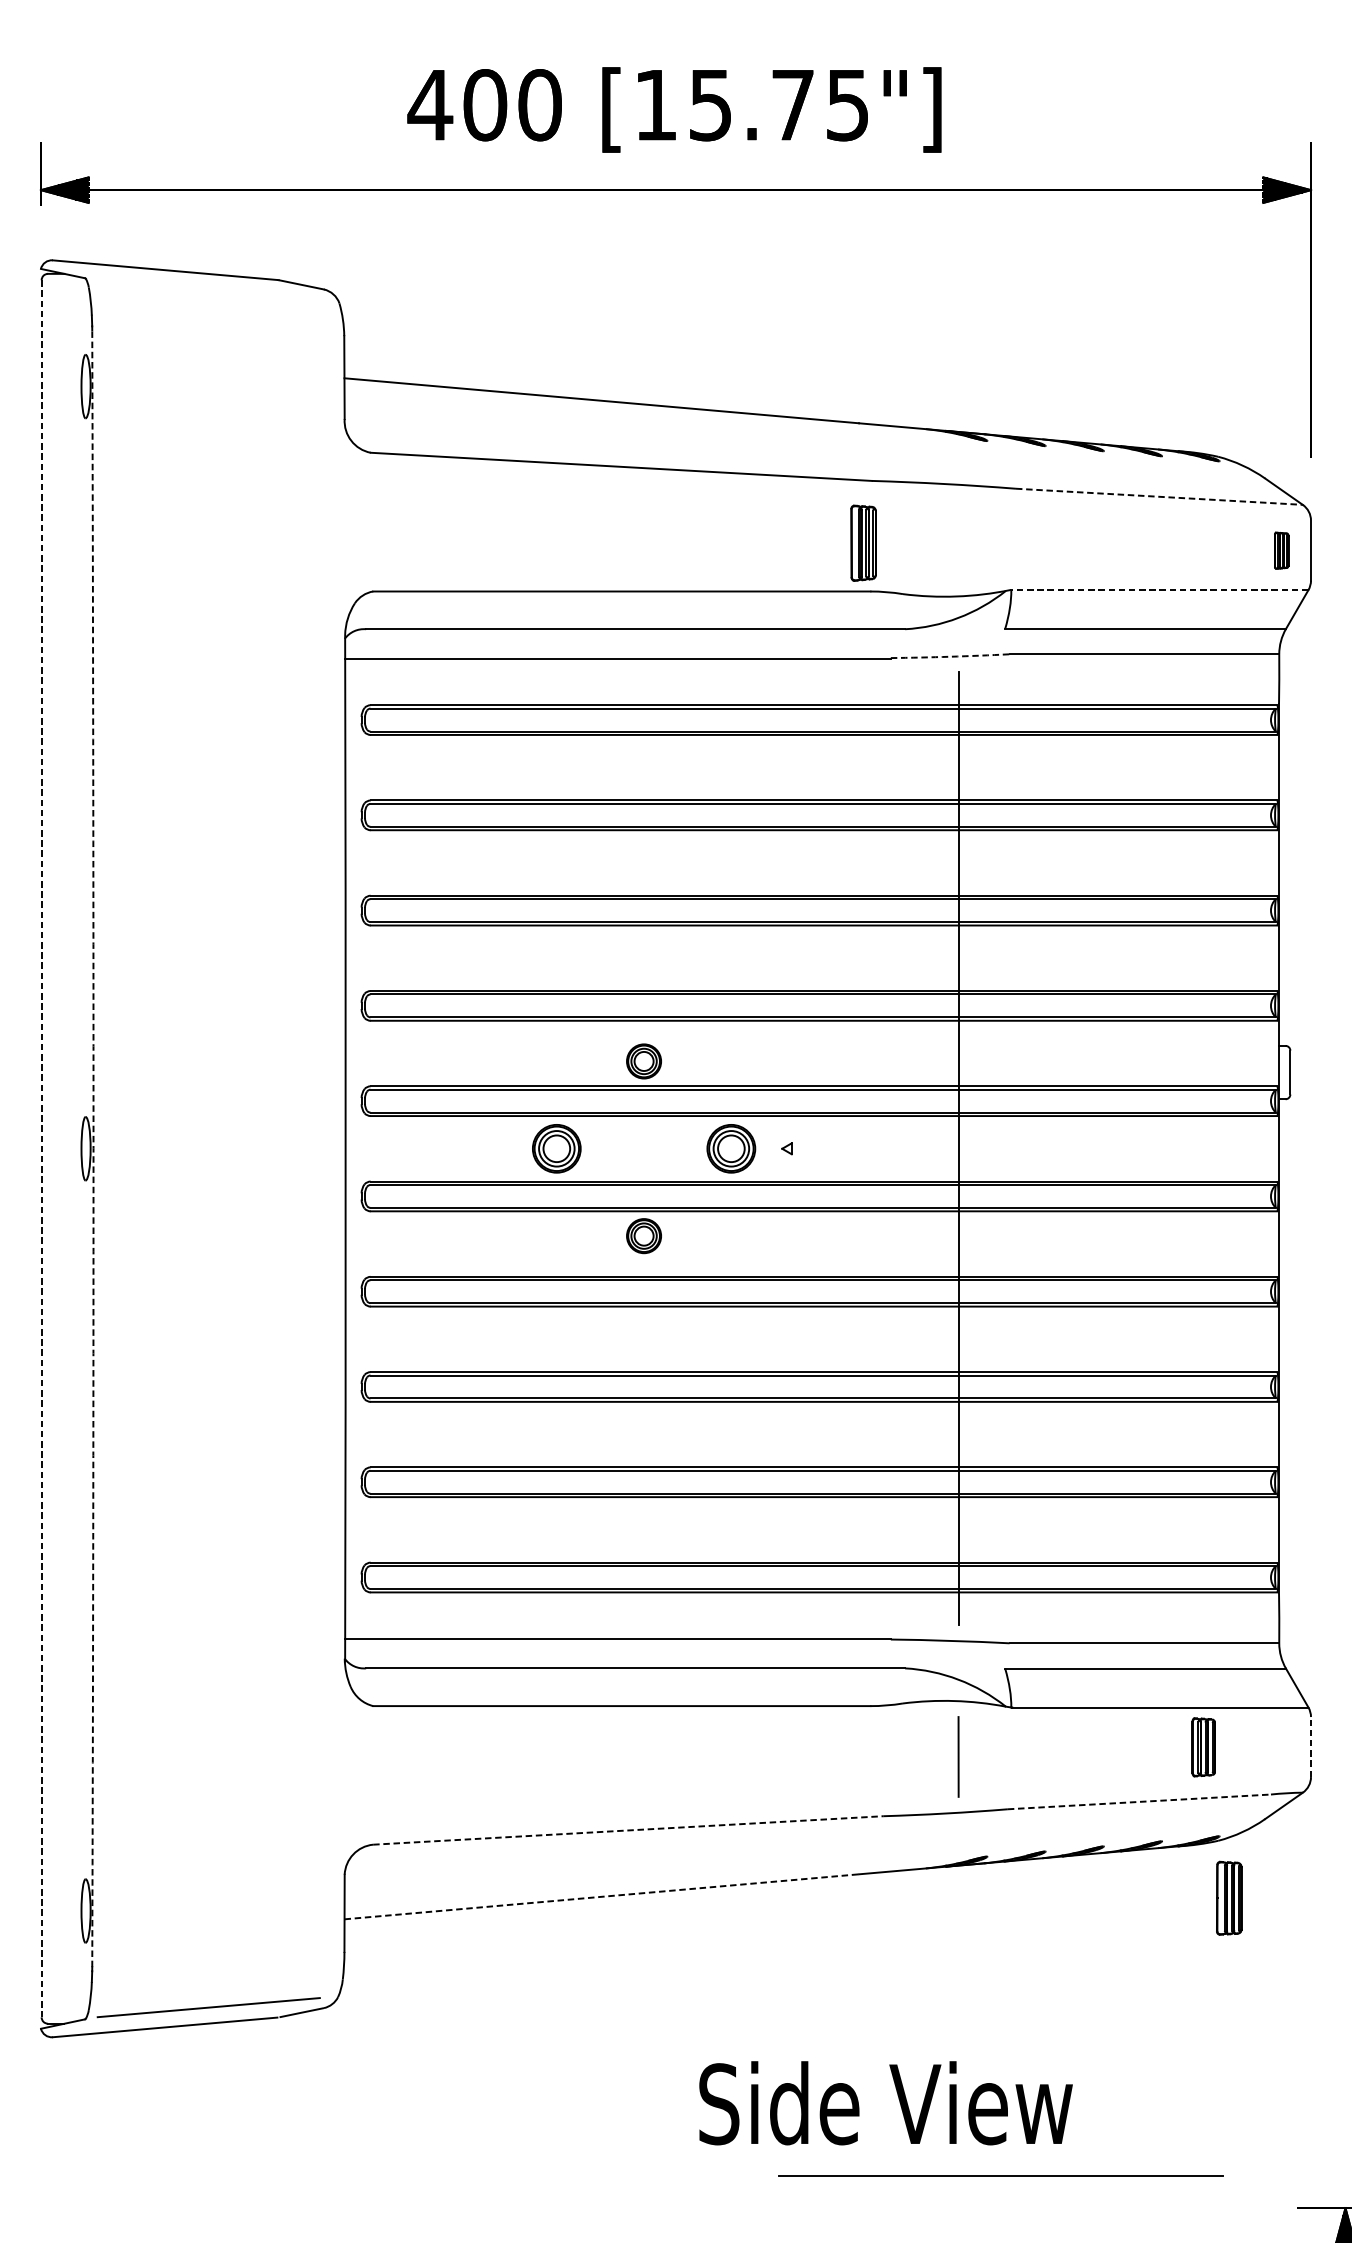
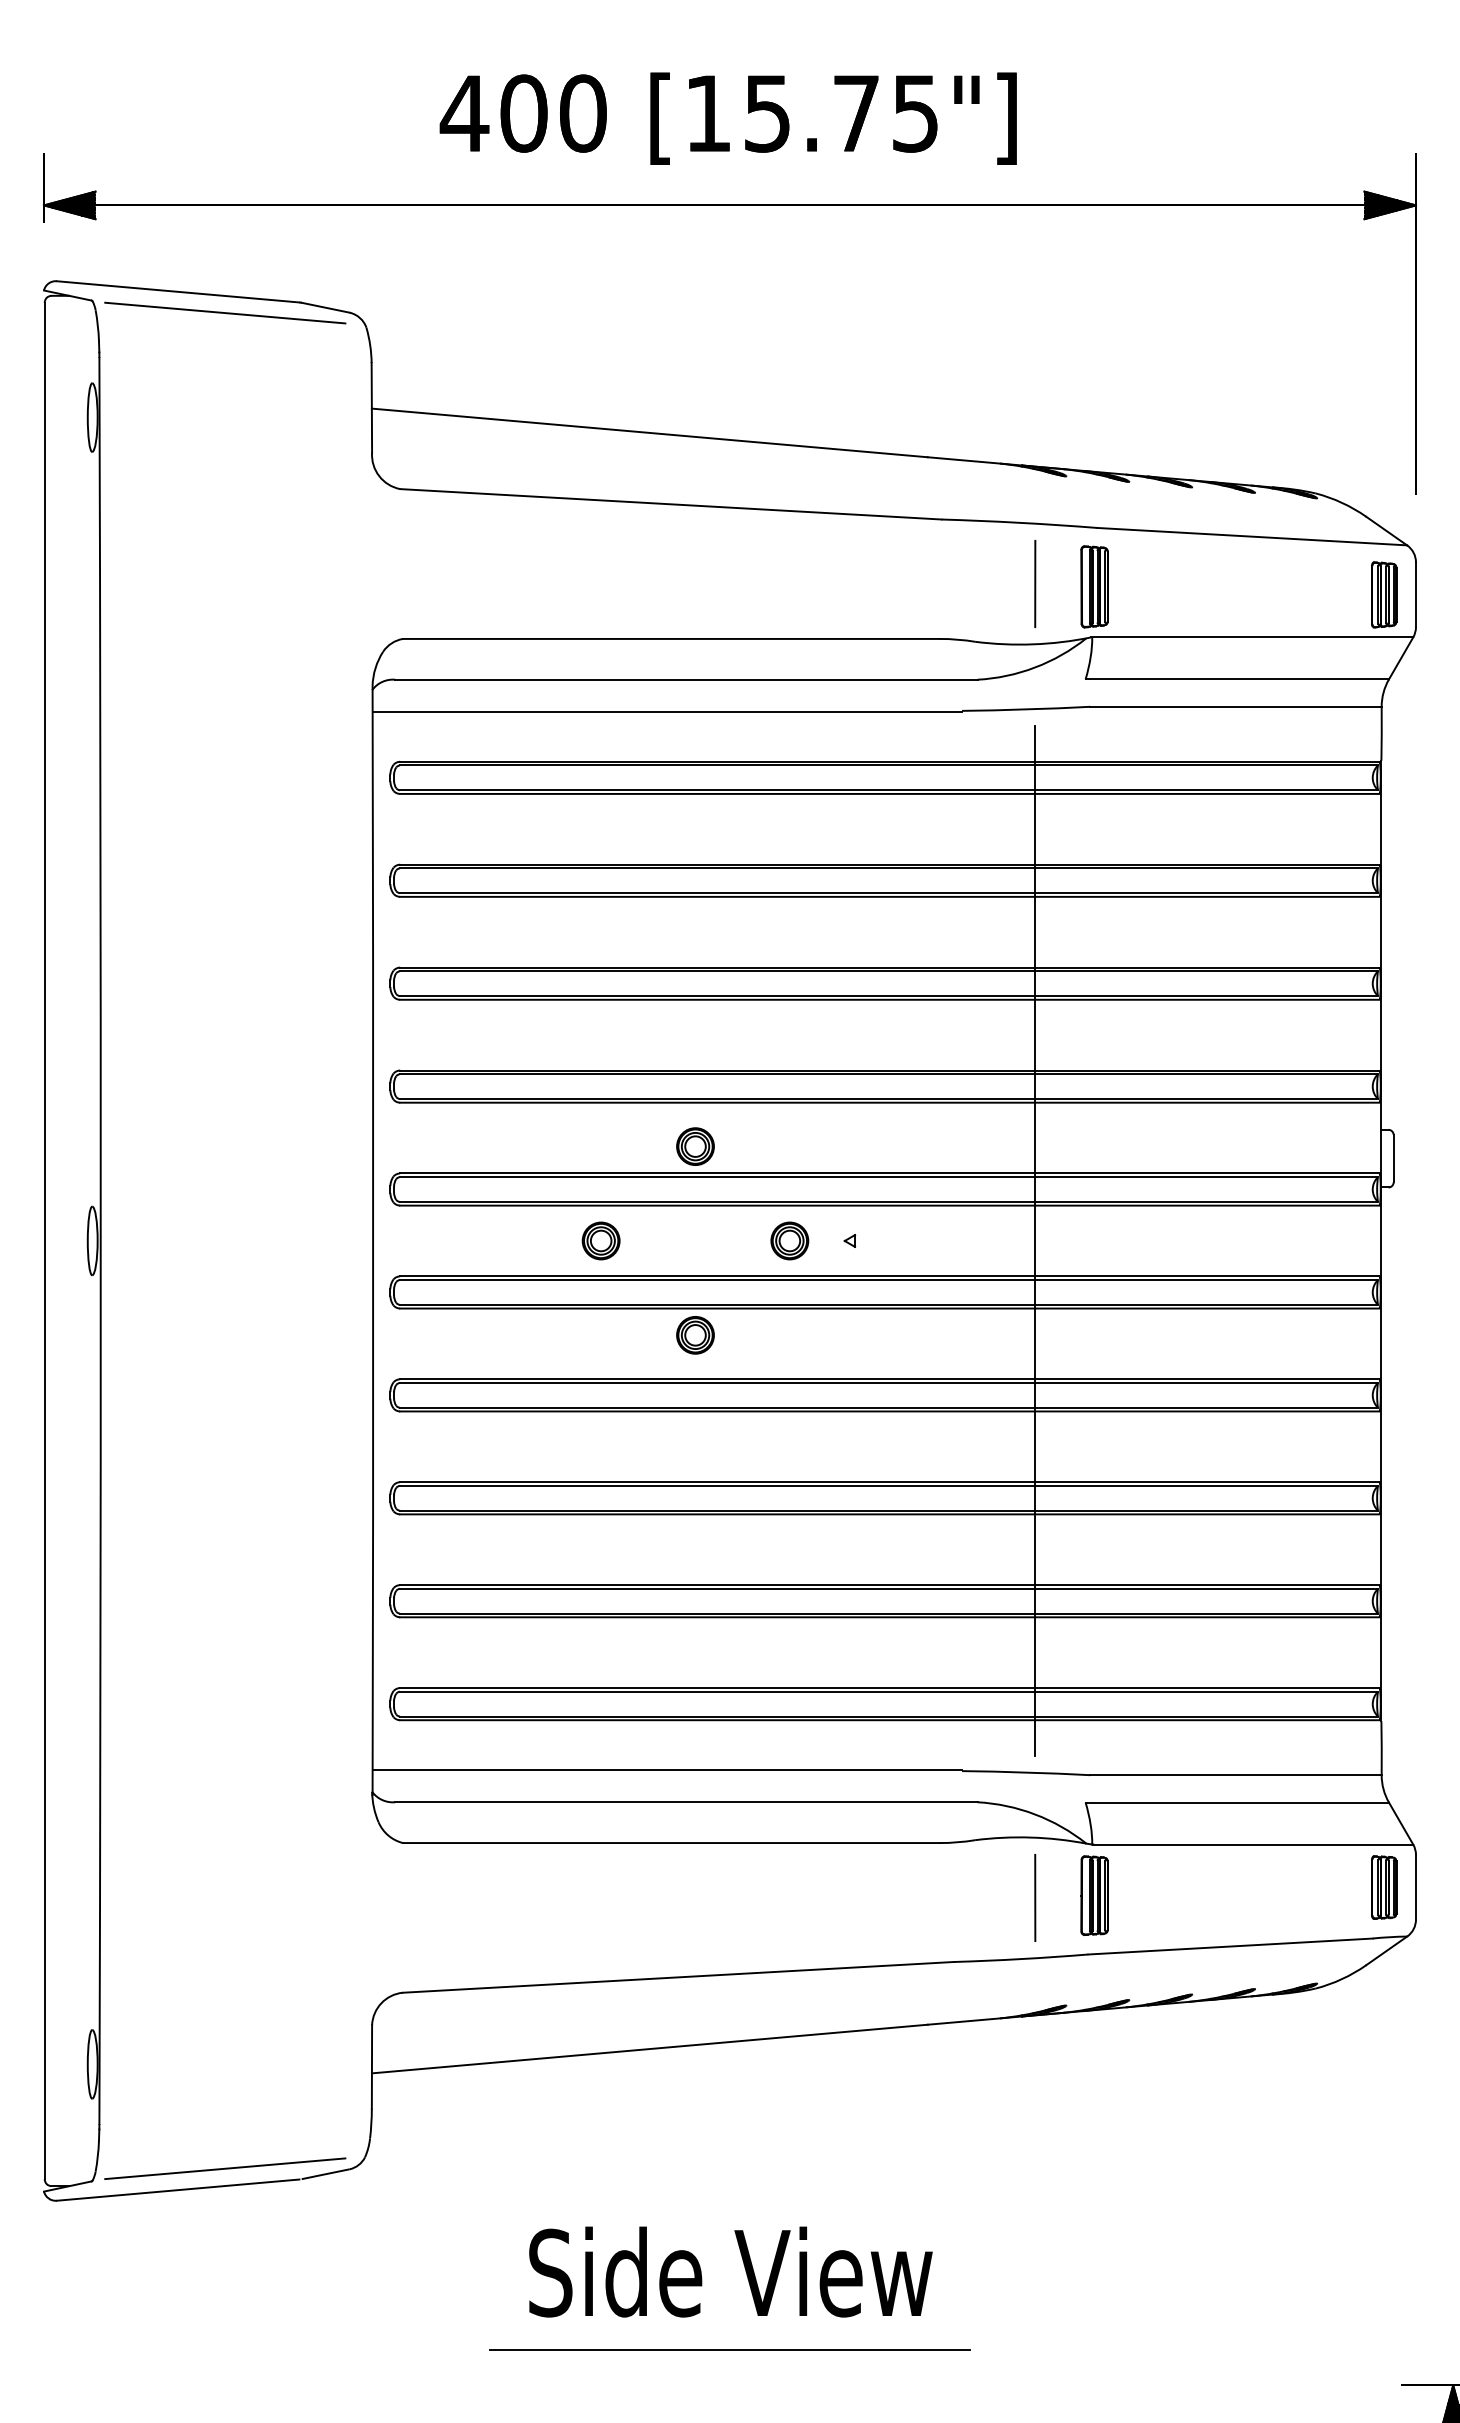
line: (208, 289) -> (225, 312), added
line: (1159, 496) -> (1252, 536), dashed -> solid
line: (958, 540) -> (1035, 583), added
part: (863, 542) -> (1094, 586), moved
part: (1281, 550) -> (1384, 594), size x1.67
line: (1158, 590) -> (1251, 637), dashed -> solid
arc: (950, 656) -> (1026, 709), dashed -> solid
arc: (93, 1148) -> (100, 1240), dashed -> solid
part: (556, 1148) -> (600, 1240), size x0.71
part: (731, 1148) -> (789, 1240), size x0.71
line: (41, 1149) -> (44, 1241), dashed -> solid
line: (1310, 1746) -> (1415, 1886), dashed -> solid
part: (1204, 1747) -> (1384, 1887), moved
line: (1140, 1801) -> (1231, 1946), dashed -> solid
line: (628, 1830) -> (678, 1977), dashed -> solid
line: (601, 1897) -> (649, 2049), dashed -> solid
part: (1229, 1898) -> (1094, 1895), moved
text: (885, 2102) -> (730, 2271), moved
line: (1000, 2174) -> (729, 2349), moved

